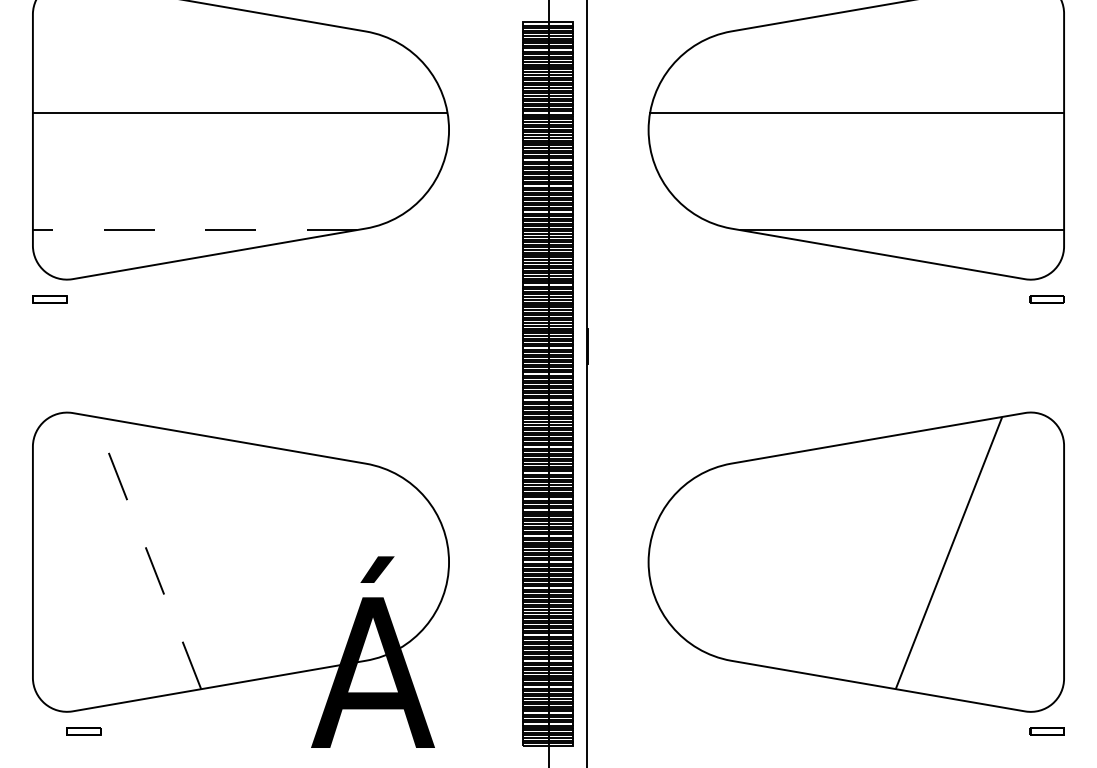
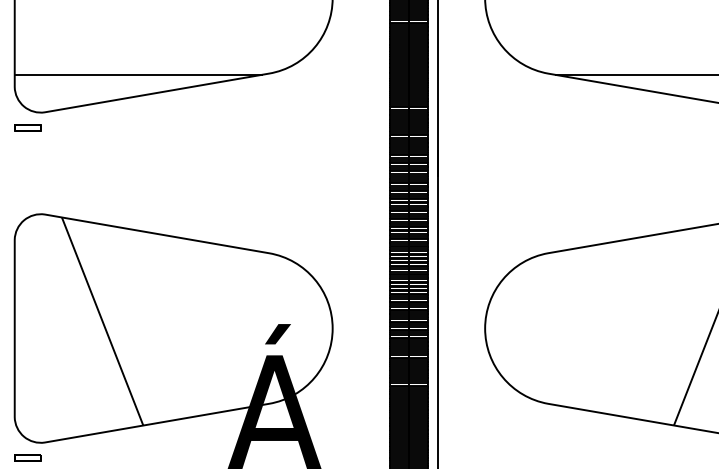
line: (194, 229) -> (138, 74), dashed -> solid
line: (147, 553) -> (102, 321), dashed -> solid
part: (83, 731) -> (27, 457), moved

